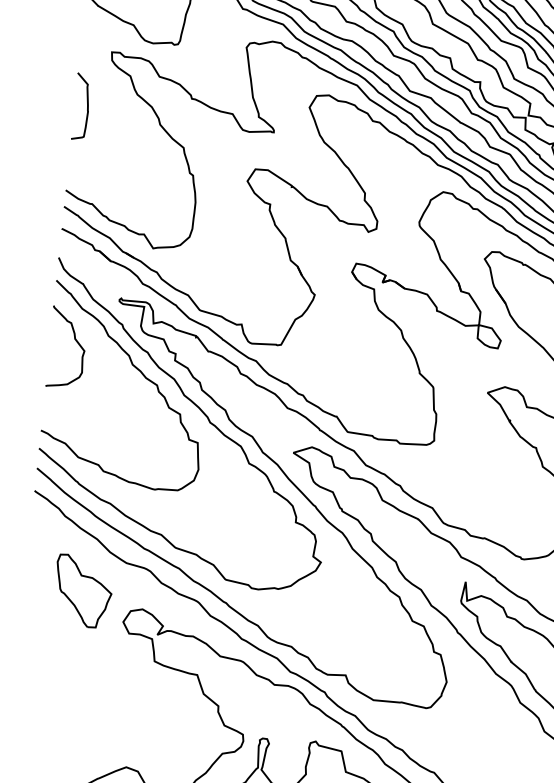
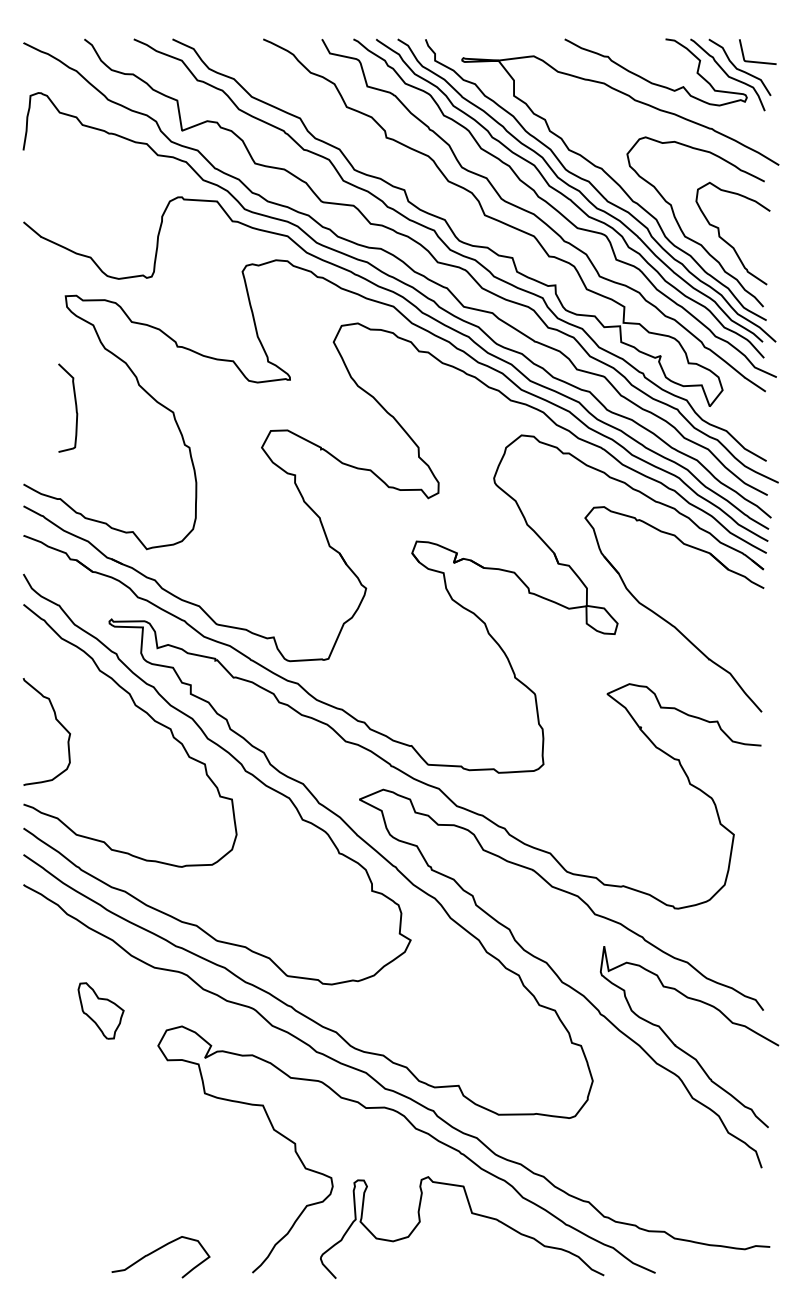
curve: (87, 106) -> (75, 407), moved
curve: (77, 343) -> (59, 724), moved
part: (82, 591) -> (100, 1010), size x0.6

